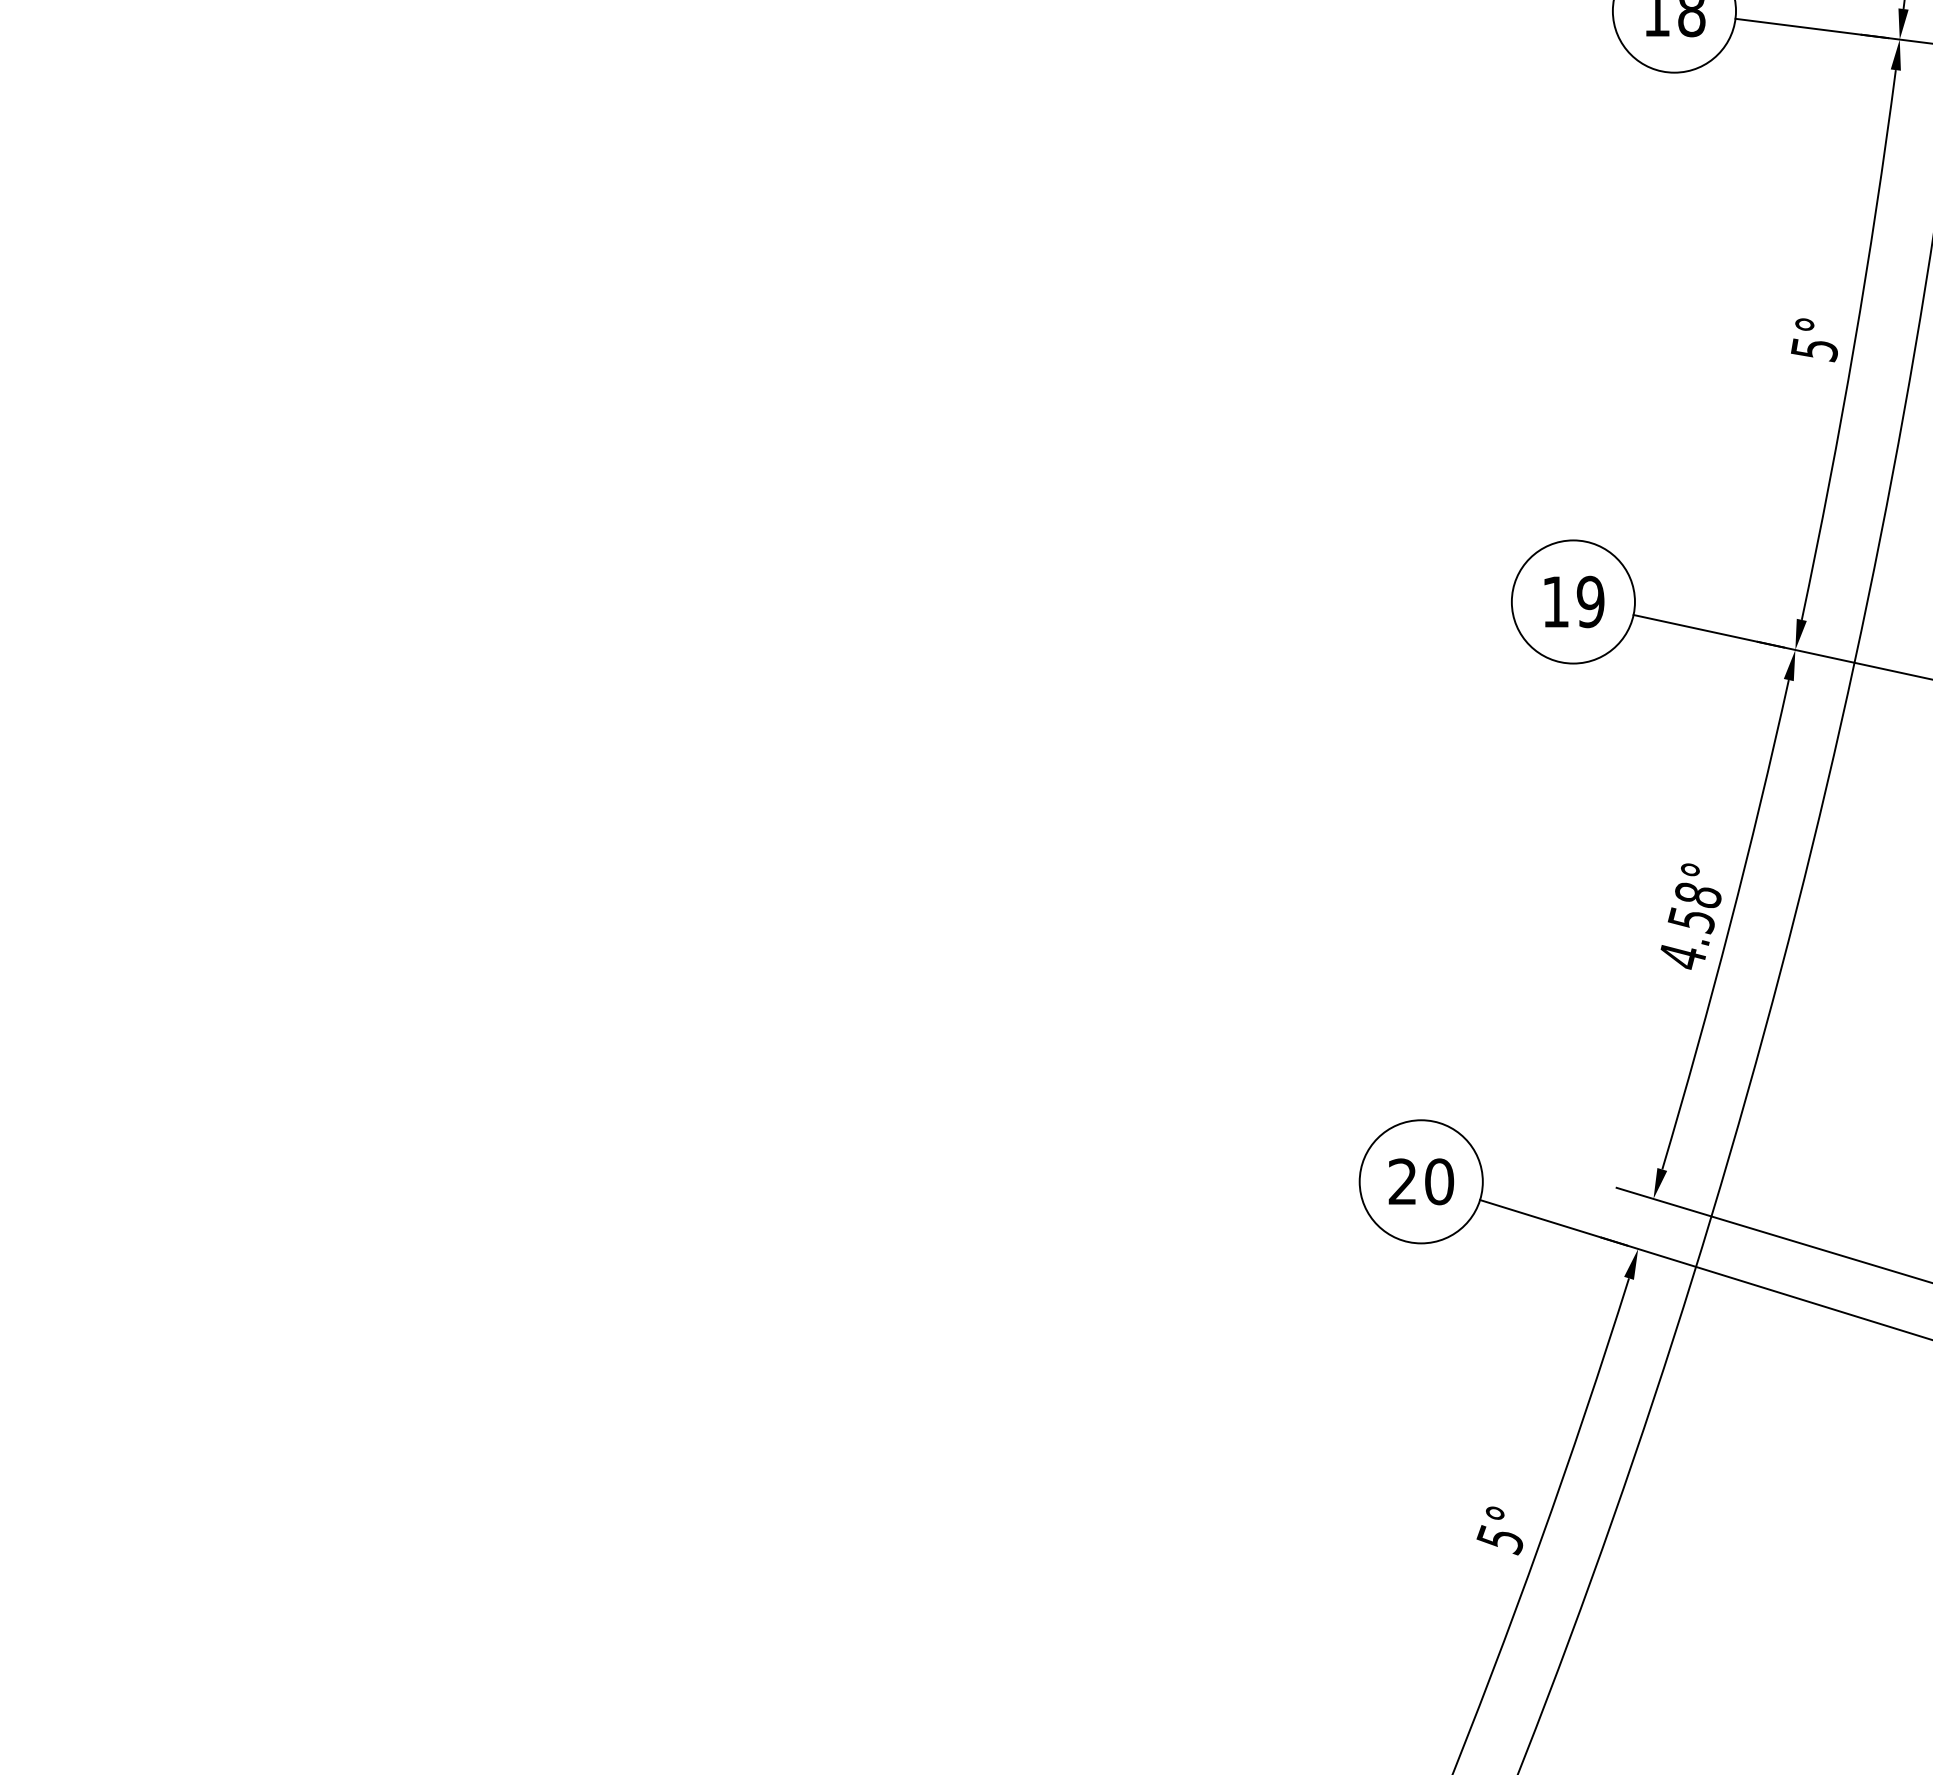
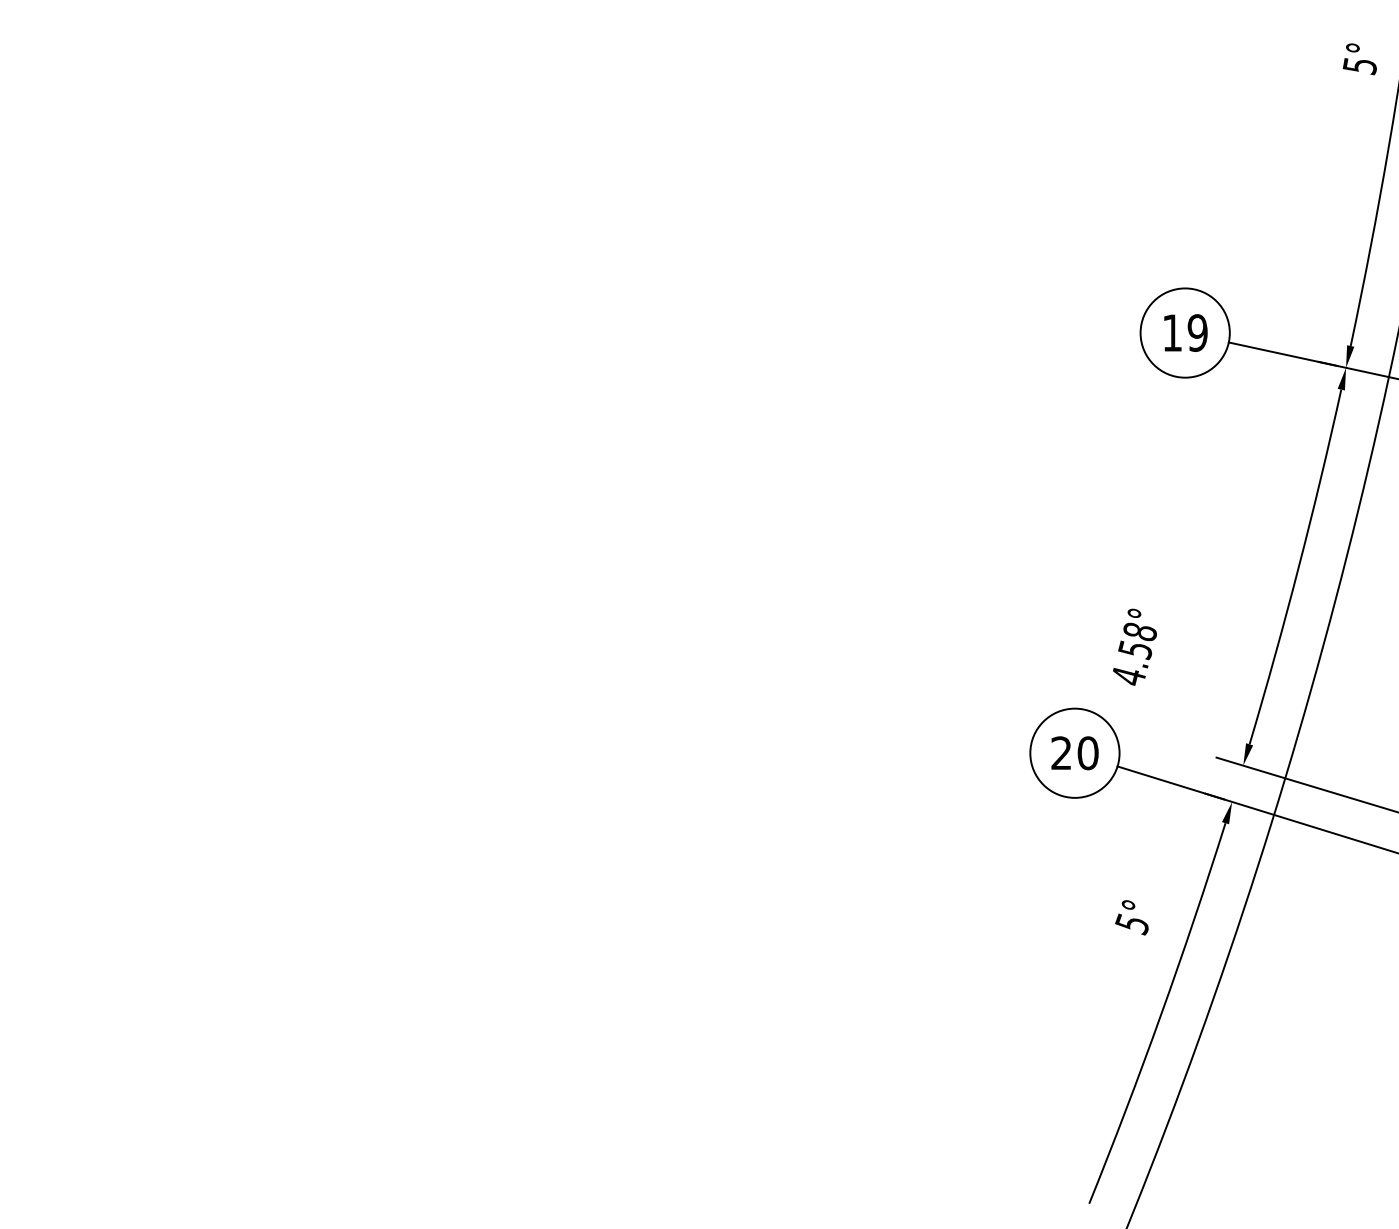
text: (1814, 340) -> (1359, 59), moved
text: (1690, 916) -> (1134, 647), moved
text: (1499, 1530) -> (1131, 917), moved

